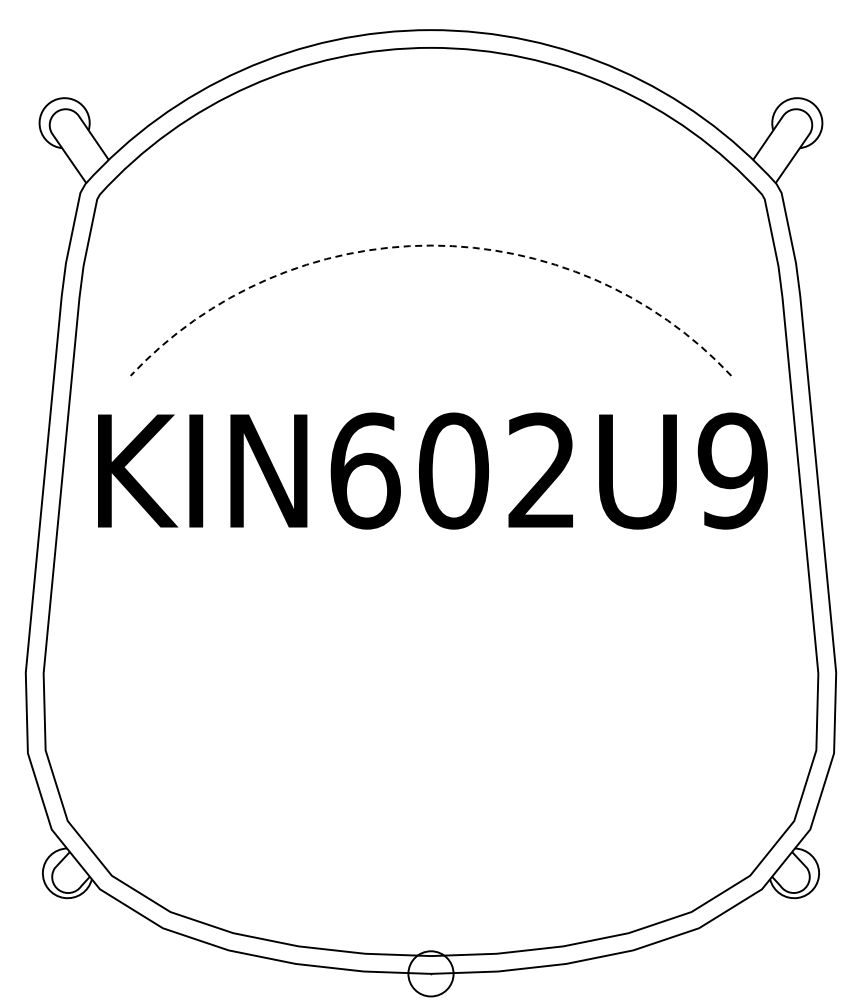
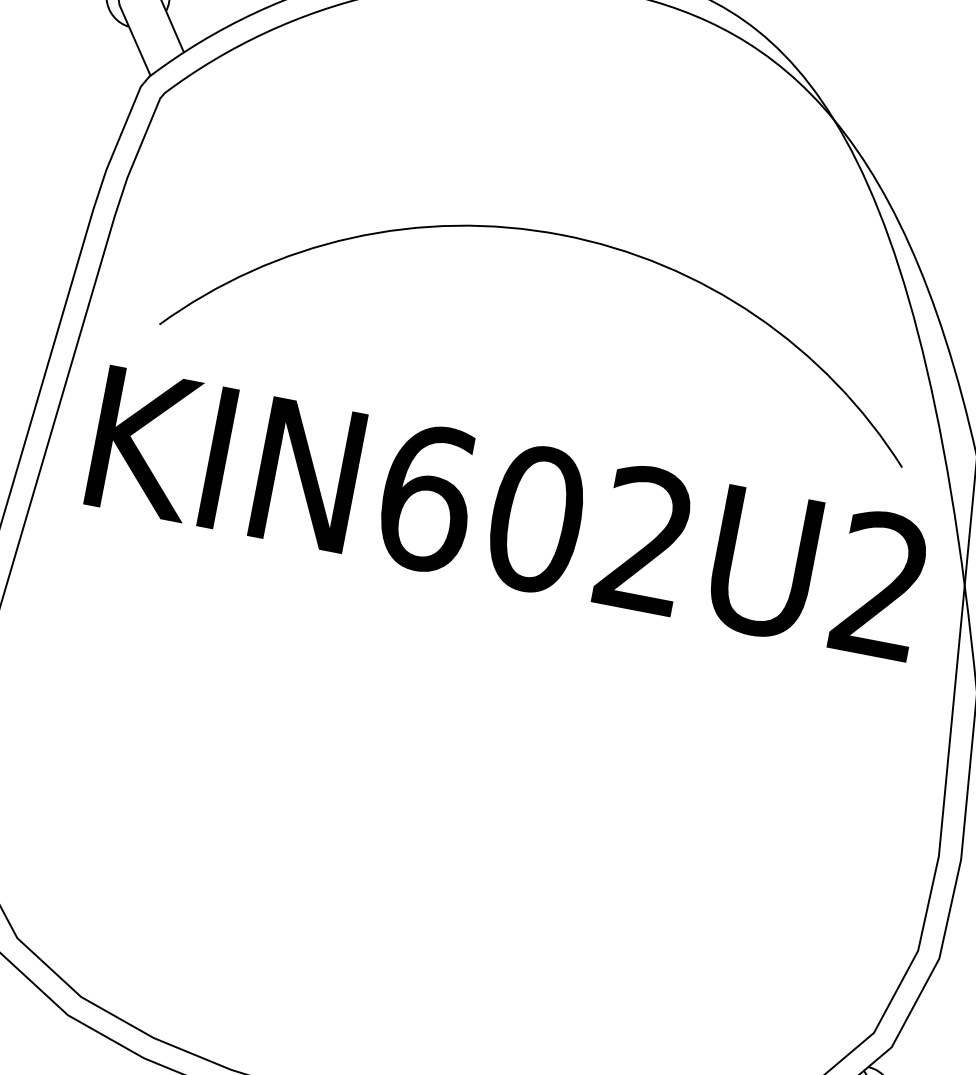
line: (430, 245) -> (561, 234), dashed -> solid
text: (732, 470) -> (881, 584), KIN602U9 -> KIN602U2

